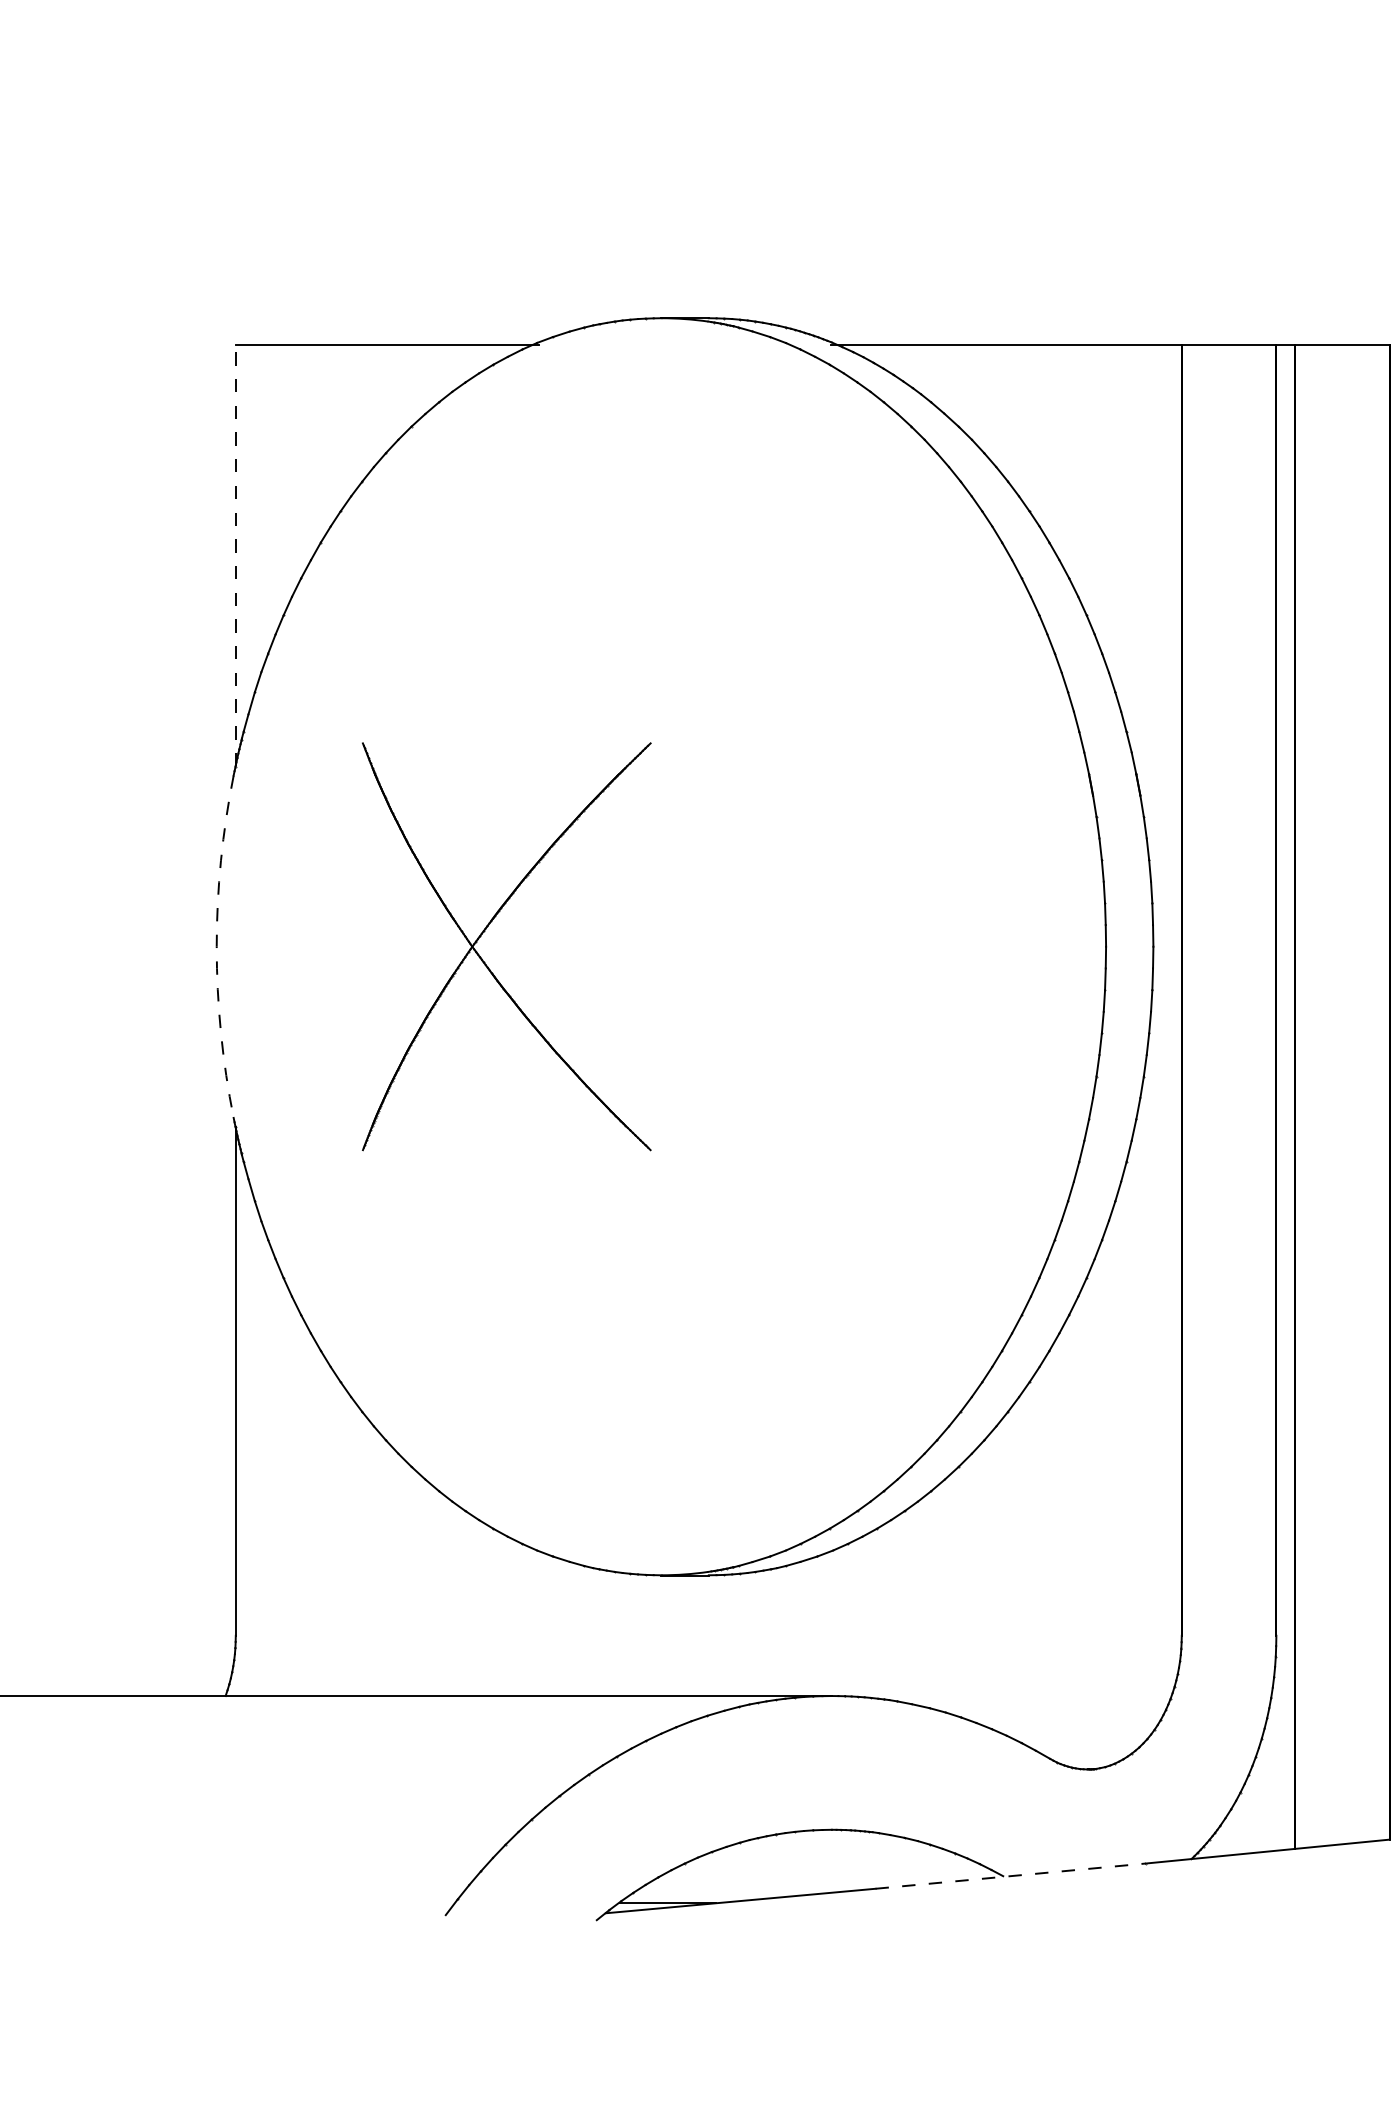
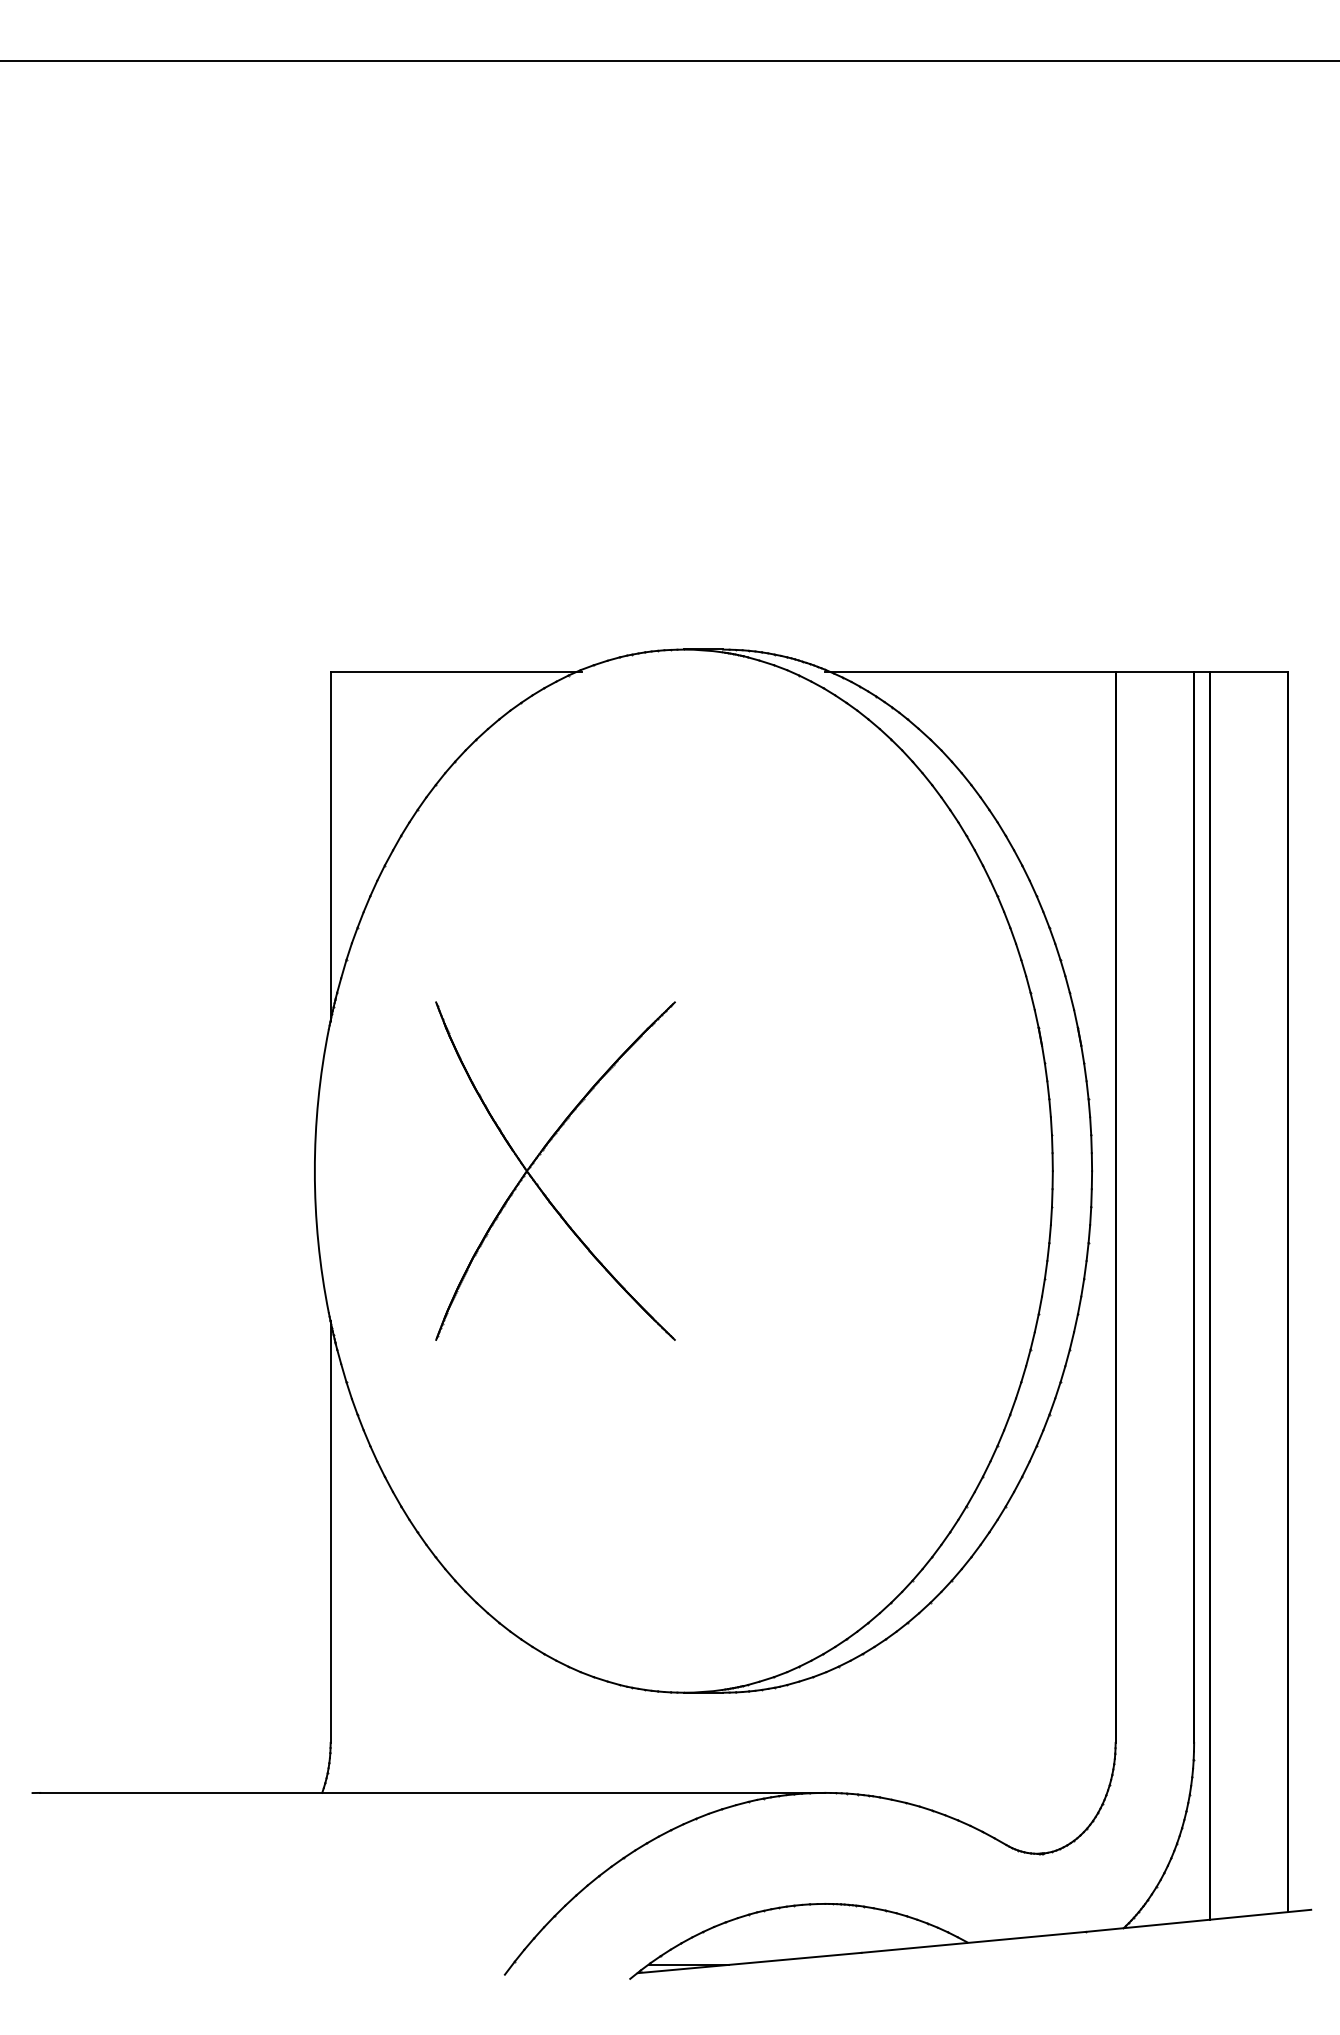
line: (235, 555) -> (330, 846), dashed -> solid
arc: (216, 947) -> (314, 1171), dashed -> solid
line: (1010, 1876) -> (973, 1942), dashed -> solid

